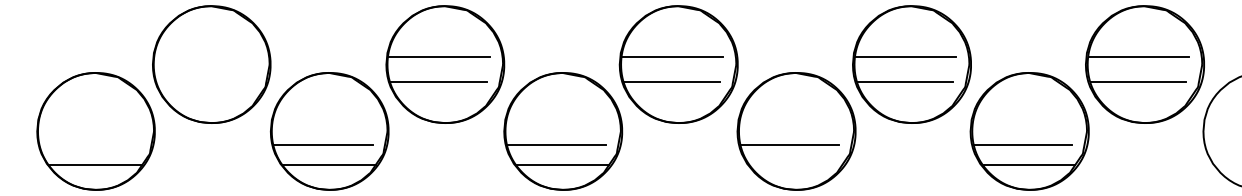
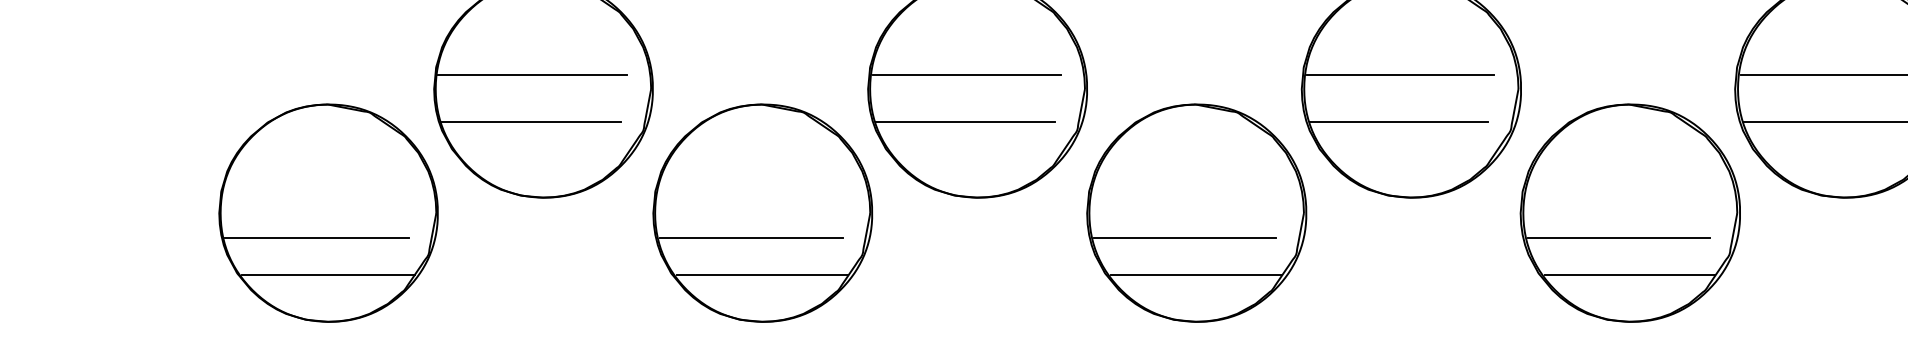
line: (205, 57) -> (531, 75), added
line: (205, 82) -> (531, 122), added
line: (89, 144) -> (316, 237), added
line: (796, 164) -> (1630, 274), added

